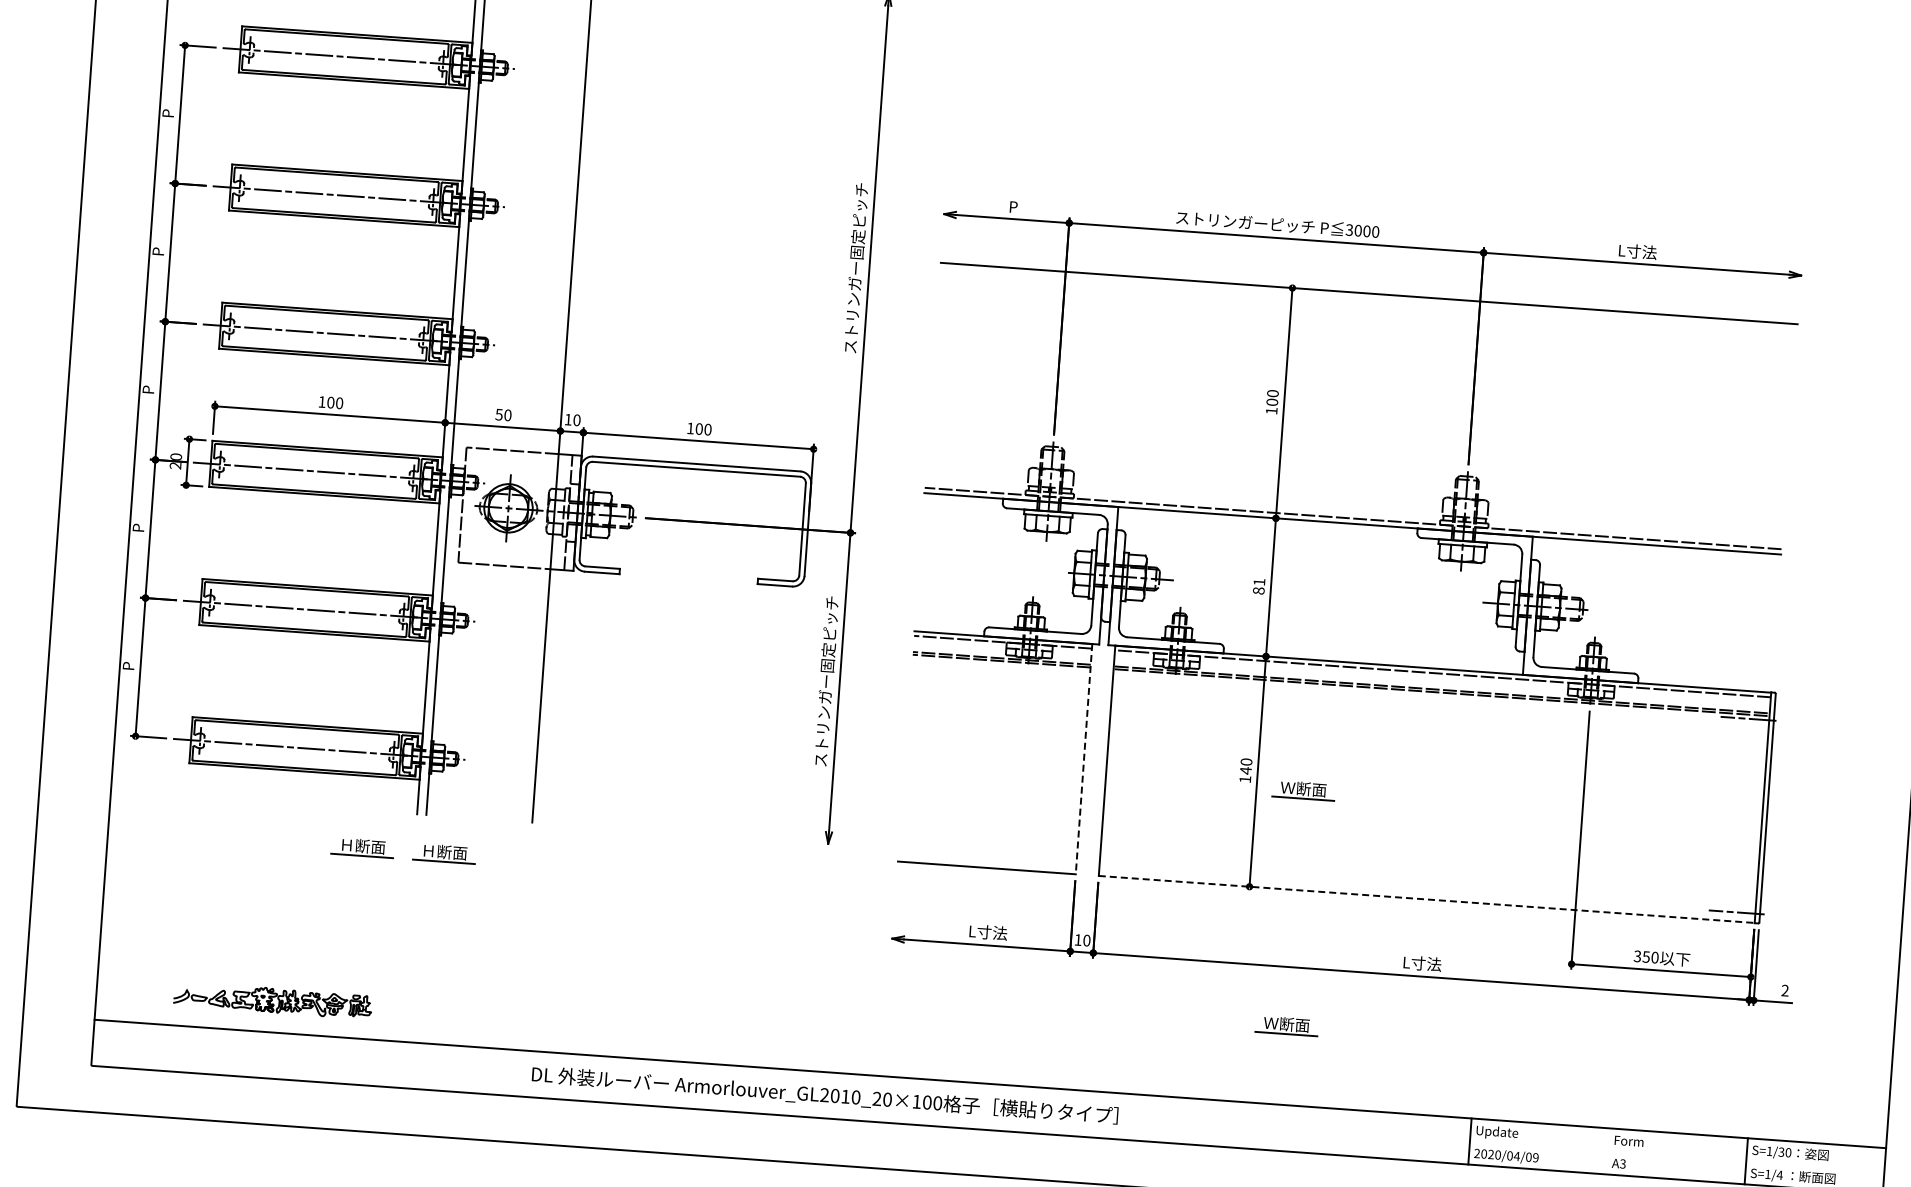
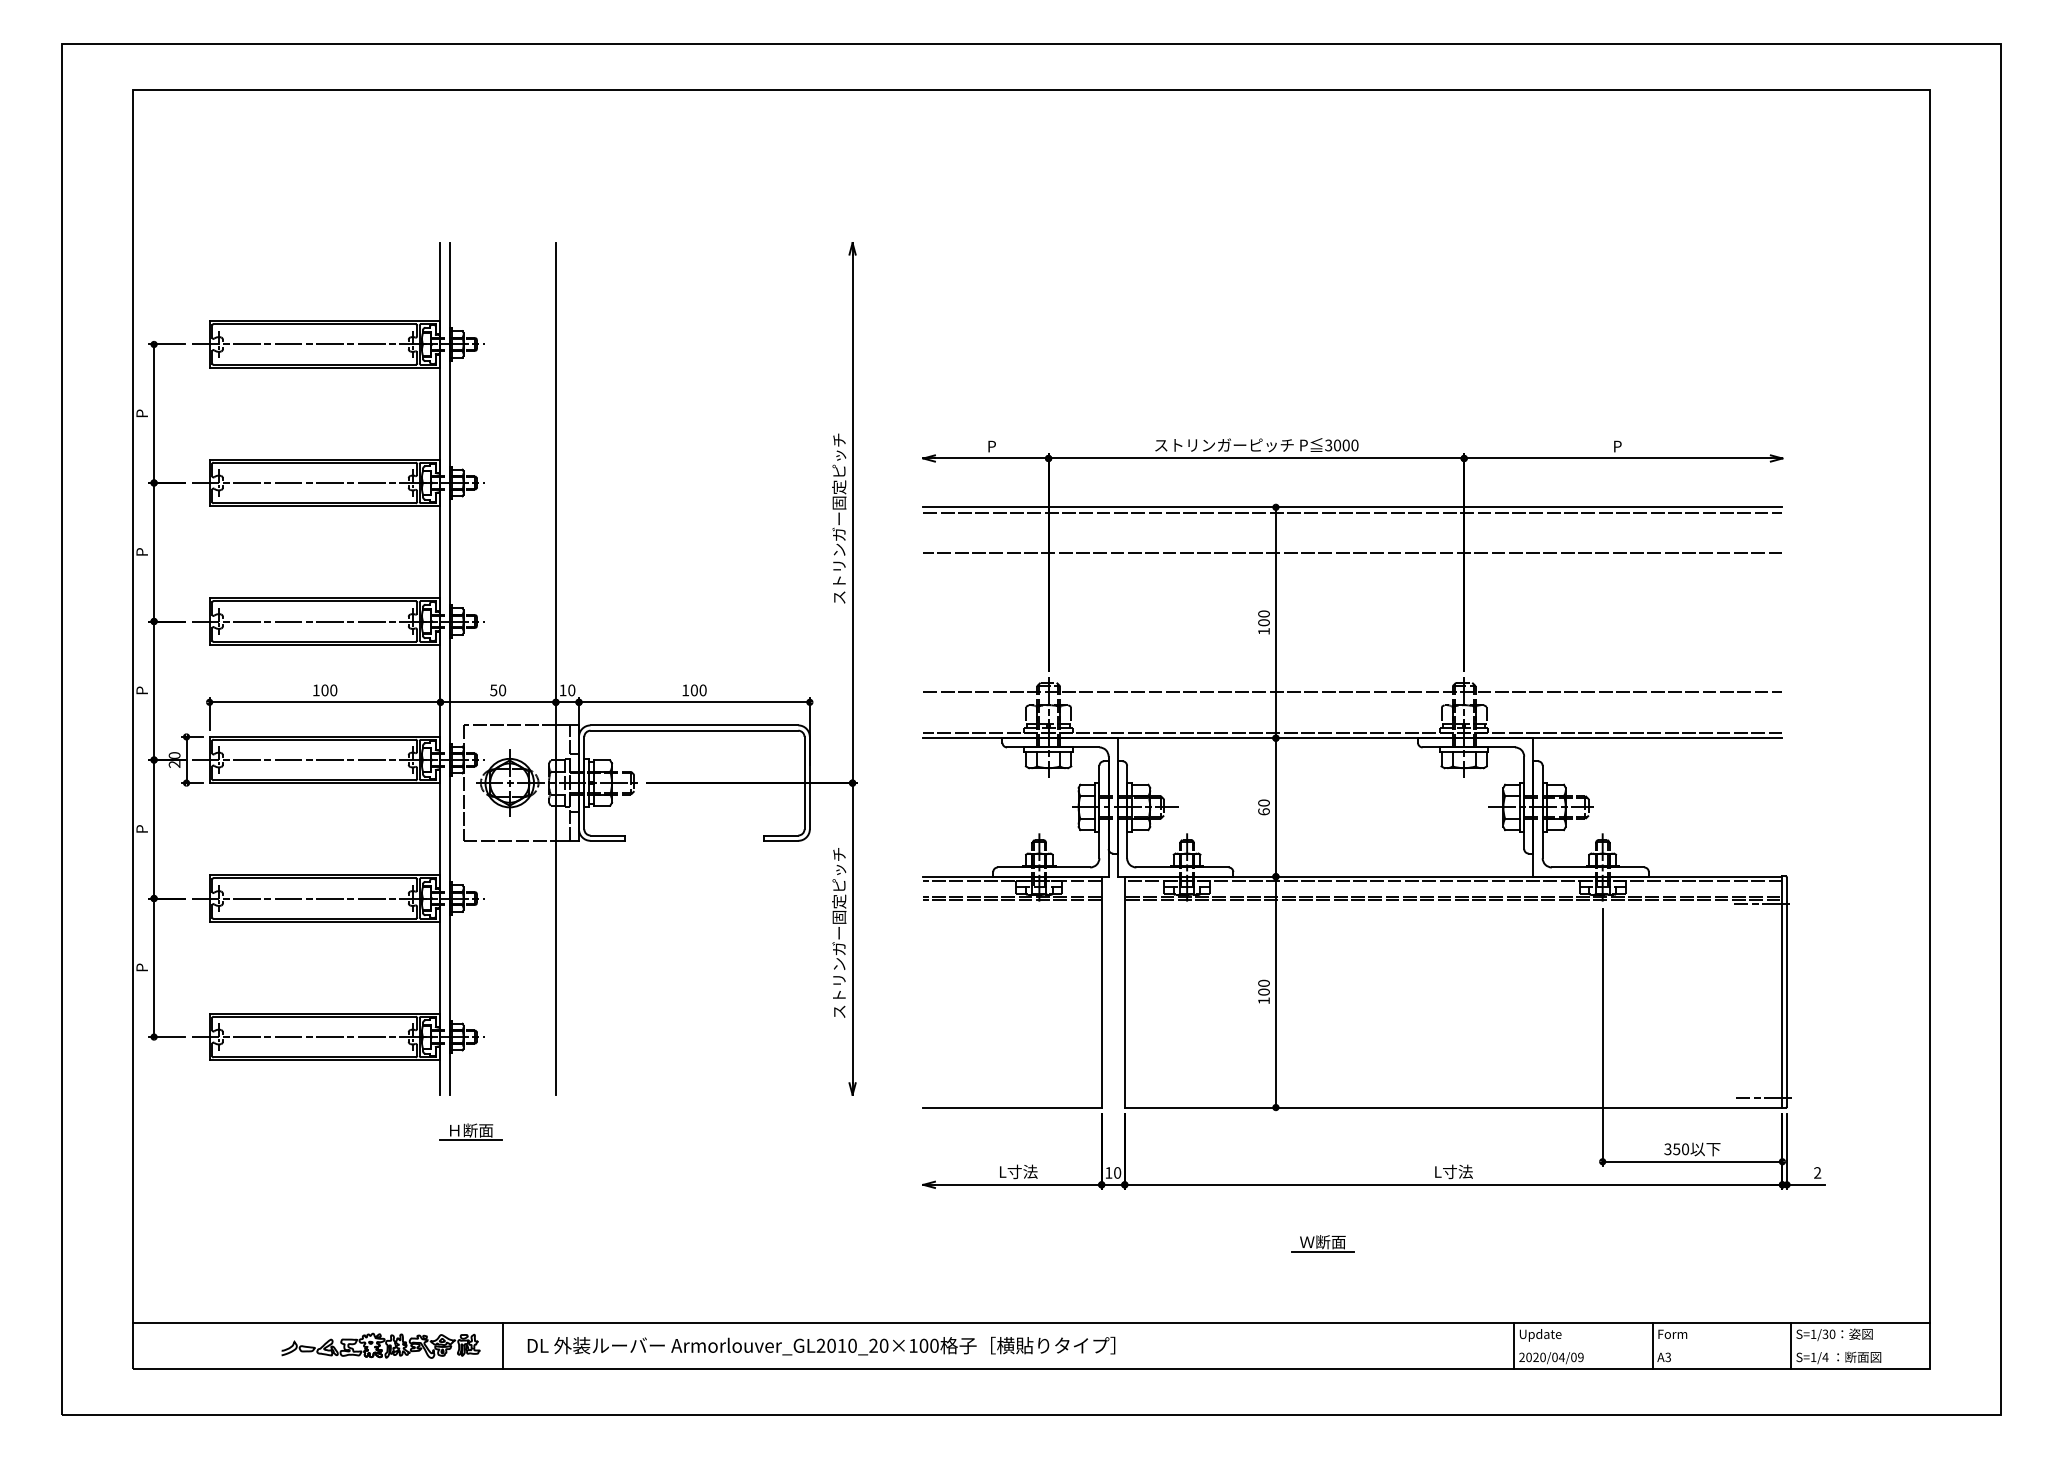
text: (1637, 251) -> (1617, 446), L寸法 -> P
line: (1368, 298) -> (1352, 512), added
line: (1365, 339) -> (1352, 553), added
line: (1355, 478) -> (1352, 692), added
text: (1258, 586) -> (1263, 807), 81 -> 60
line: (1083, 759) -> (1101, 992), dashed -> solid
text: (1245, 771) -> (1263, 992), 140 -> 100
part: (1303, 790) -> (1322, 1007), removed
part: (362, 847) -> (388, 1131), removed
line: (1426, 899) -> (1453, 1107), dashed -> solid
part: (272, 1000) -> (380, 1345), moved
line: (461, 1068) -> (502, 1345), added
text: (825, 1094) -> (821, 1345), moved
line: (1608, 1151) -> (1652, 1345), added

